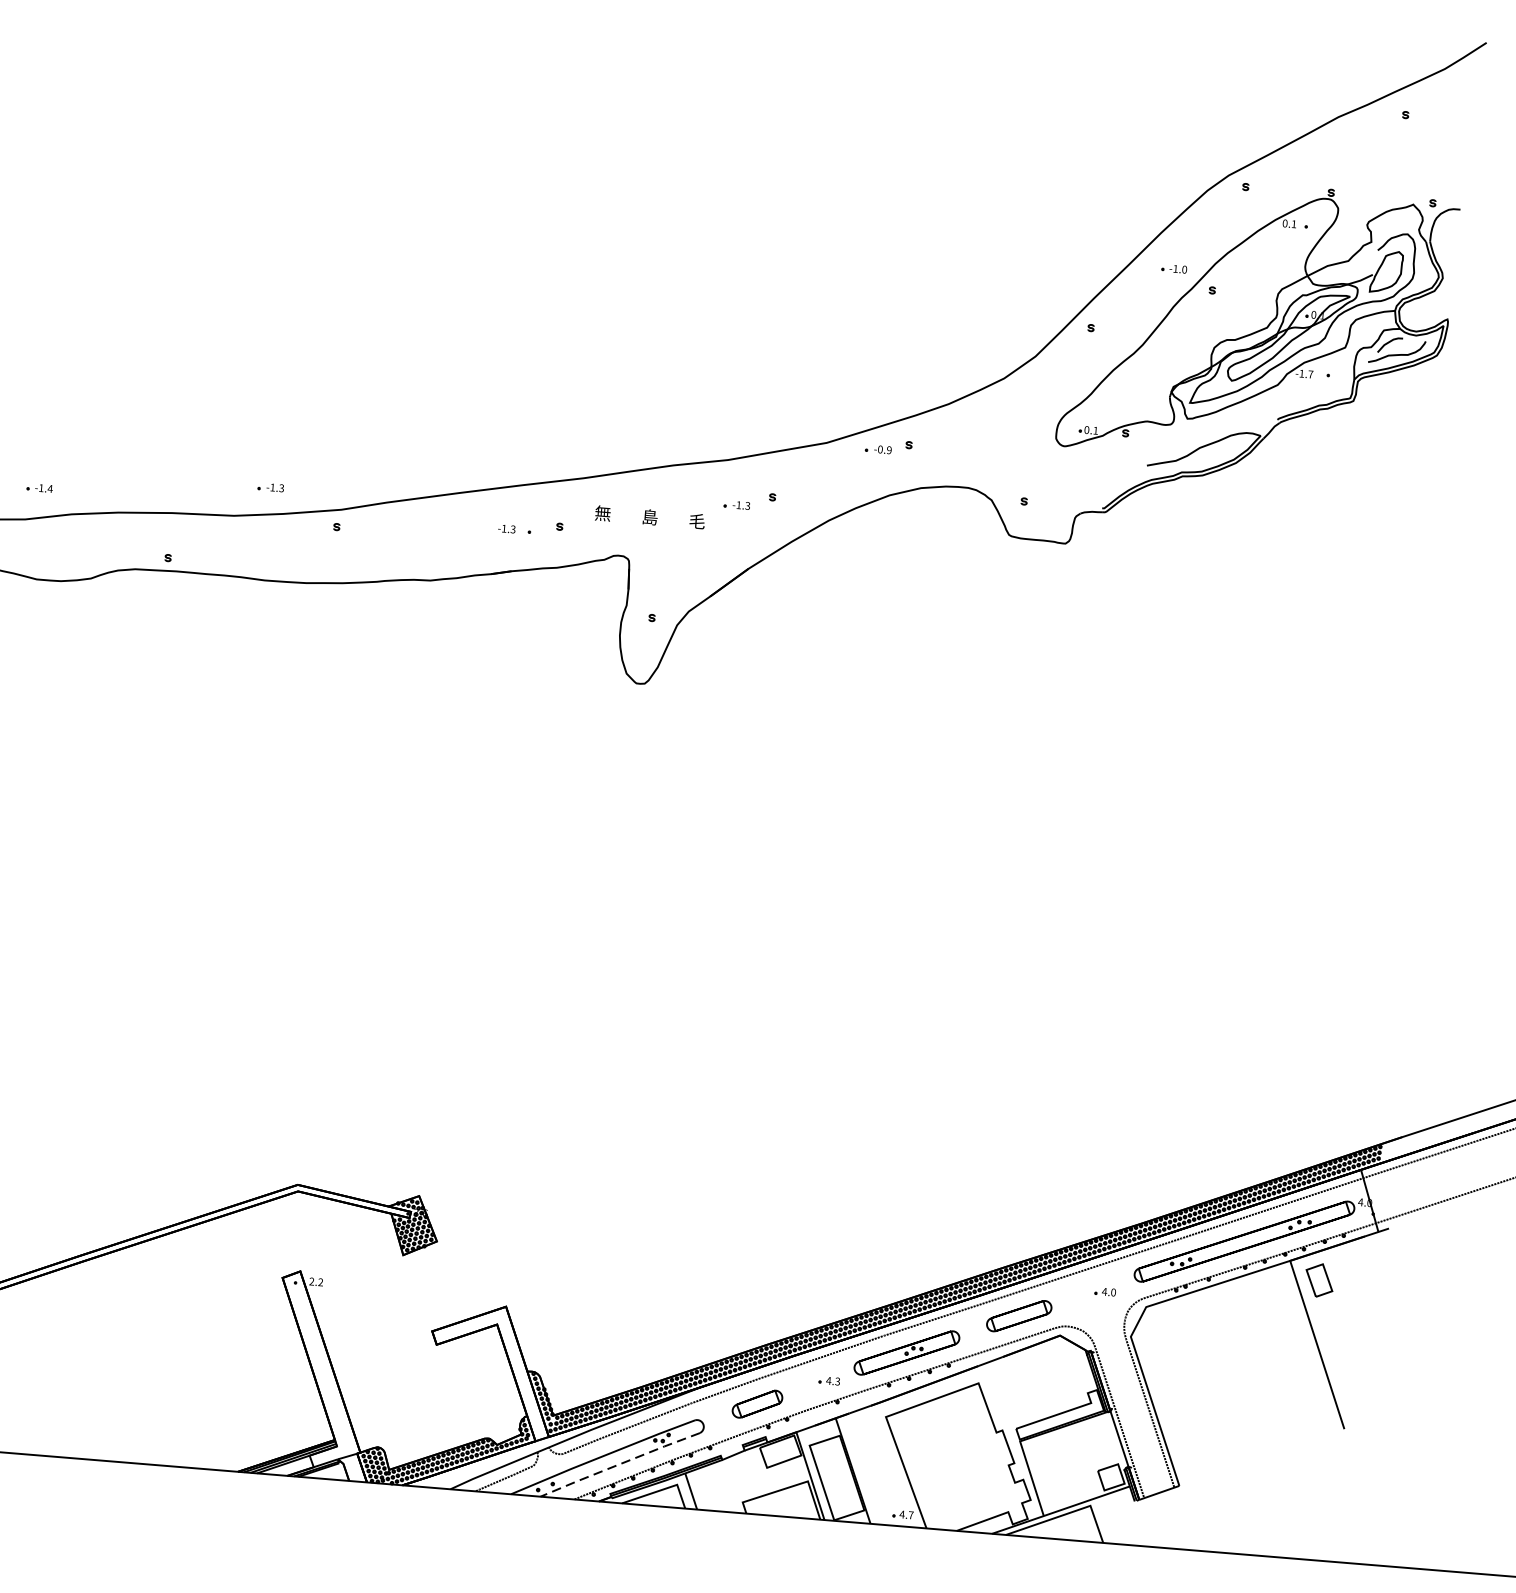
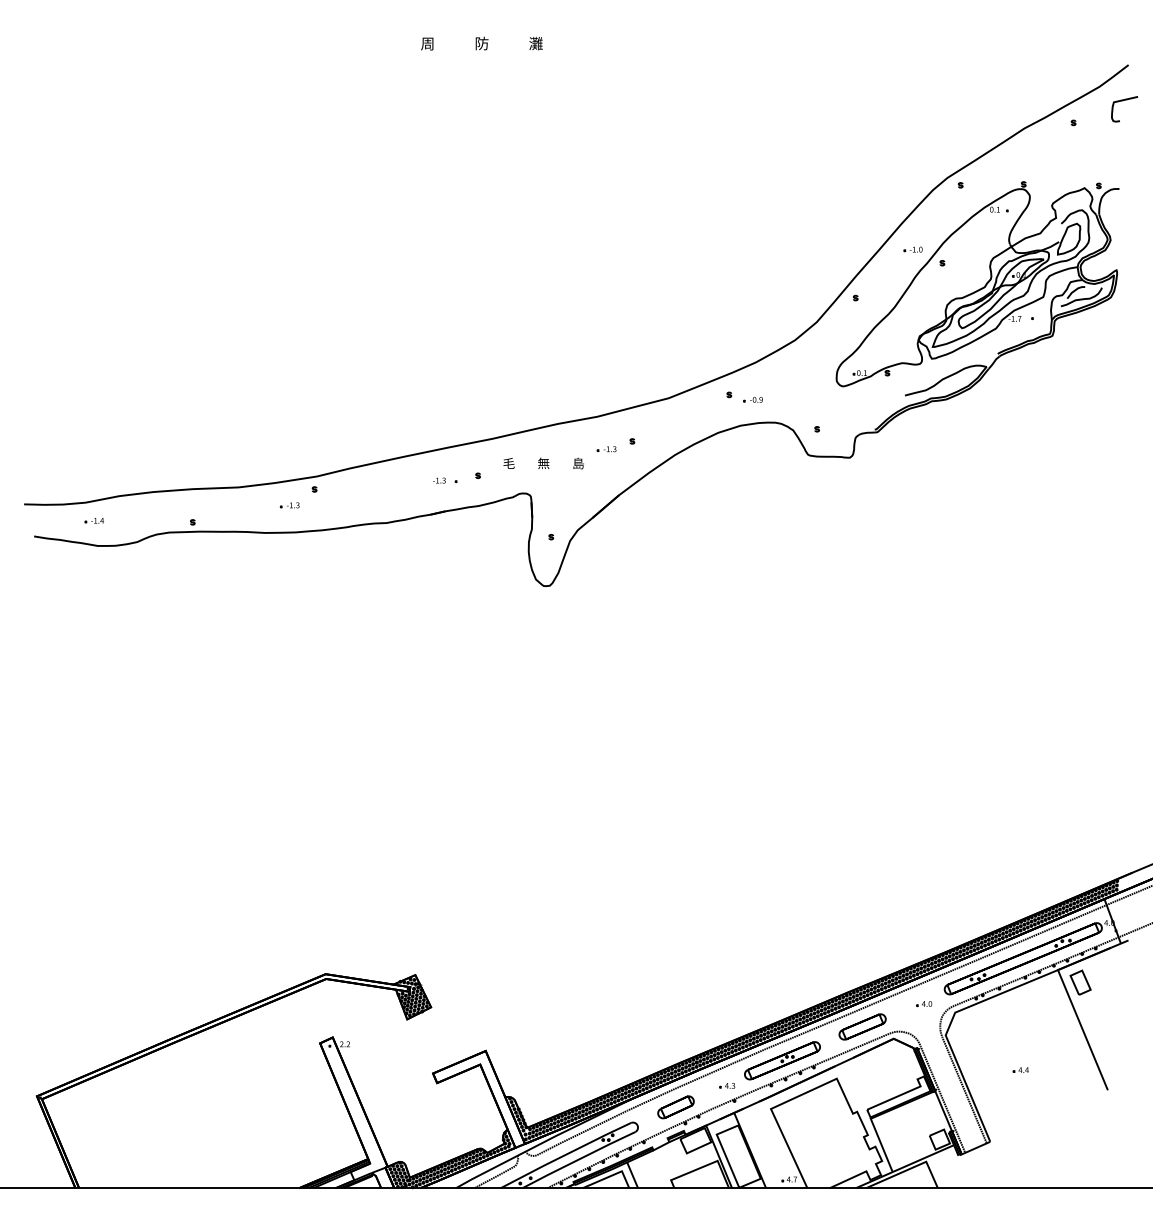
curve: (1475, 91) -> (1123, 101), added
part: (877, 448) -> (752, 399), moved
part: (38, 487) -> (93, 520), moved
part: (270, 487) -> (289, 505), moved
text: (602, 512) -> (508, 462), 無 -> 毛
text: (649, 517) -> (543, 463), 島 -> 無
text: (697, 521) -> (578, 463), 毛 -> 島
part: (1228, 1391) -> (1020, 1069), added
line: (619, 1464) -> (578, 1159), dashed -> solid

